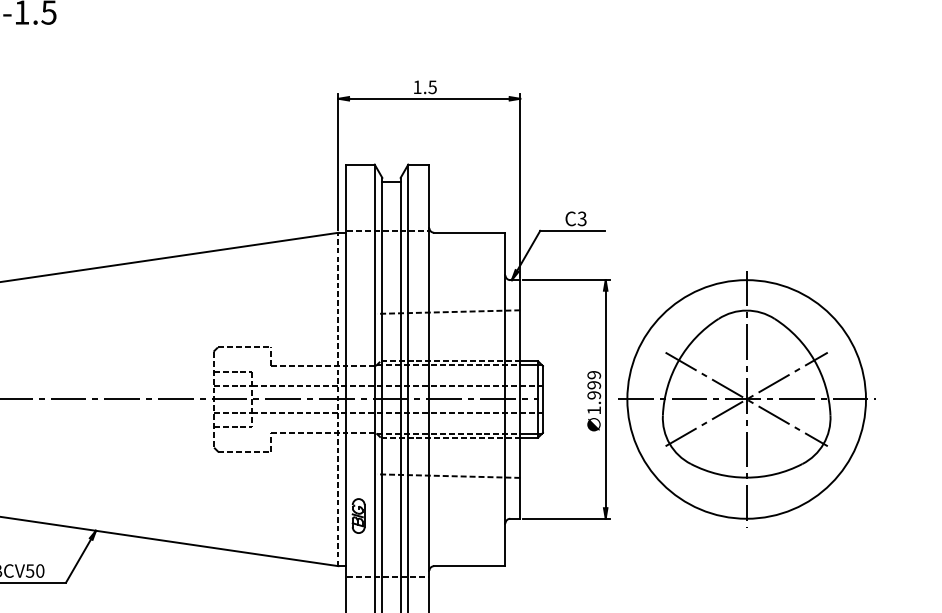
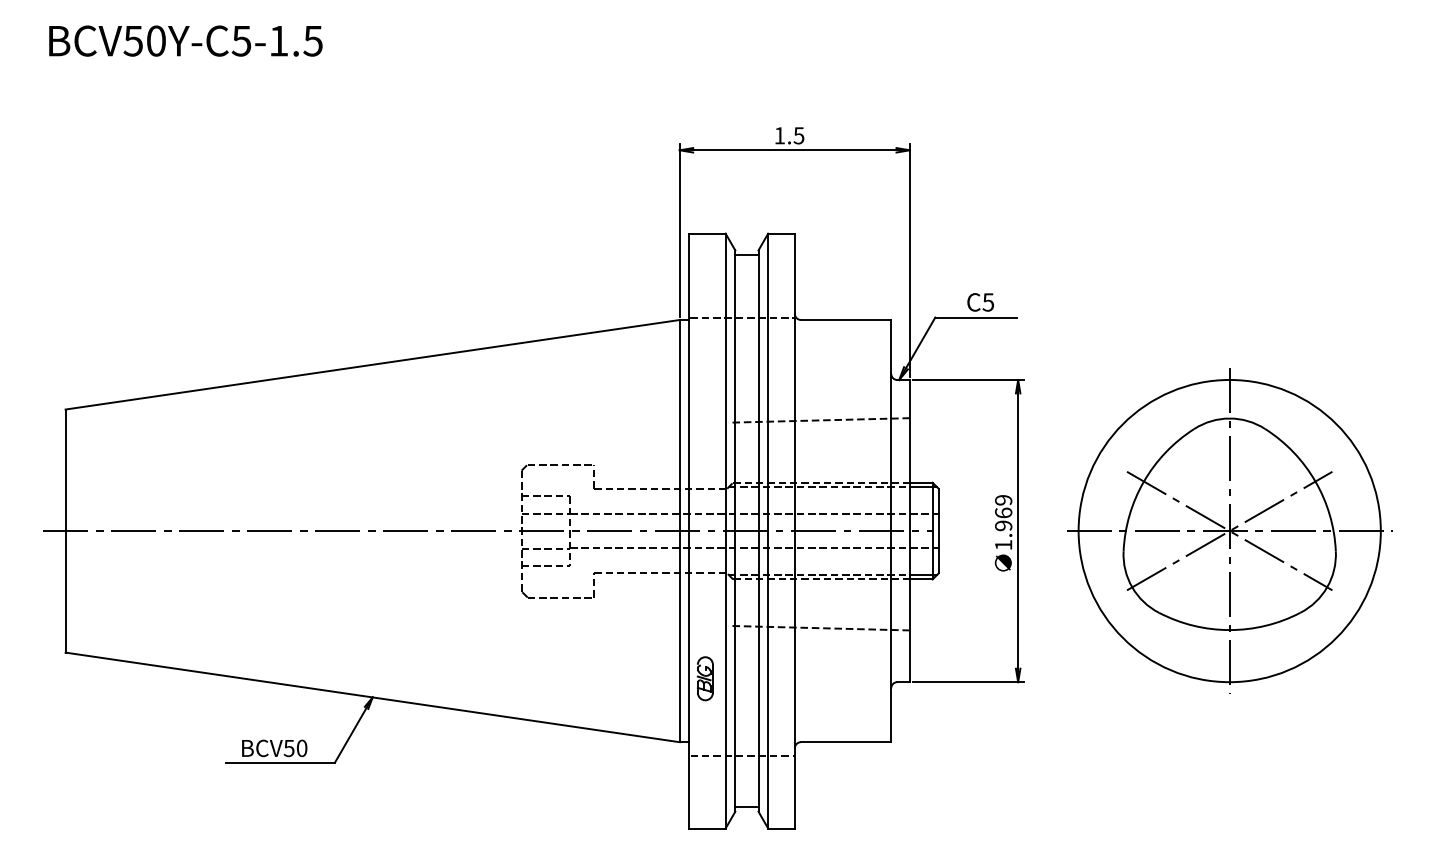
text: (582, 218) -> (988, 302), C3 -> C5
text: (594, 384) -> (1003, 512), 1.999 -> 1.969
line: (338, 399) -> (679, 530), dashed -> solid
part: (746, 399) -> (1229, 530), moved

